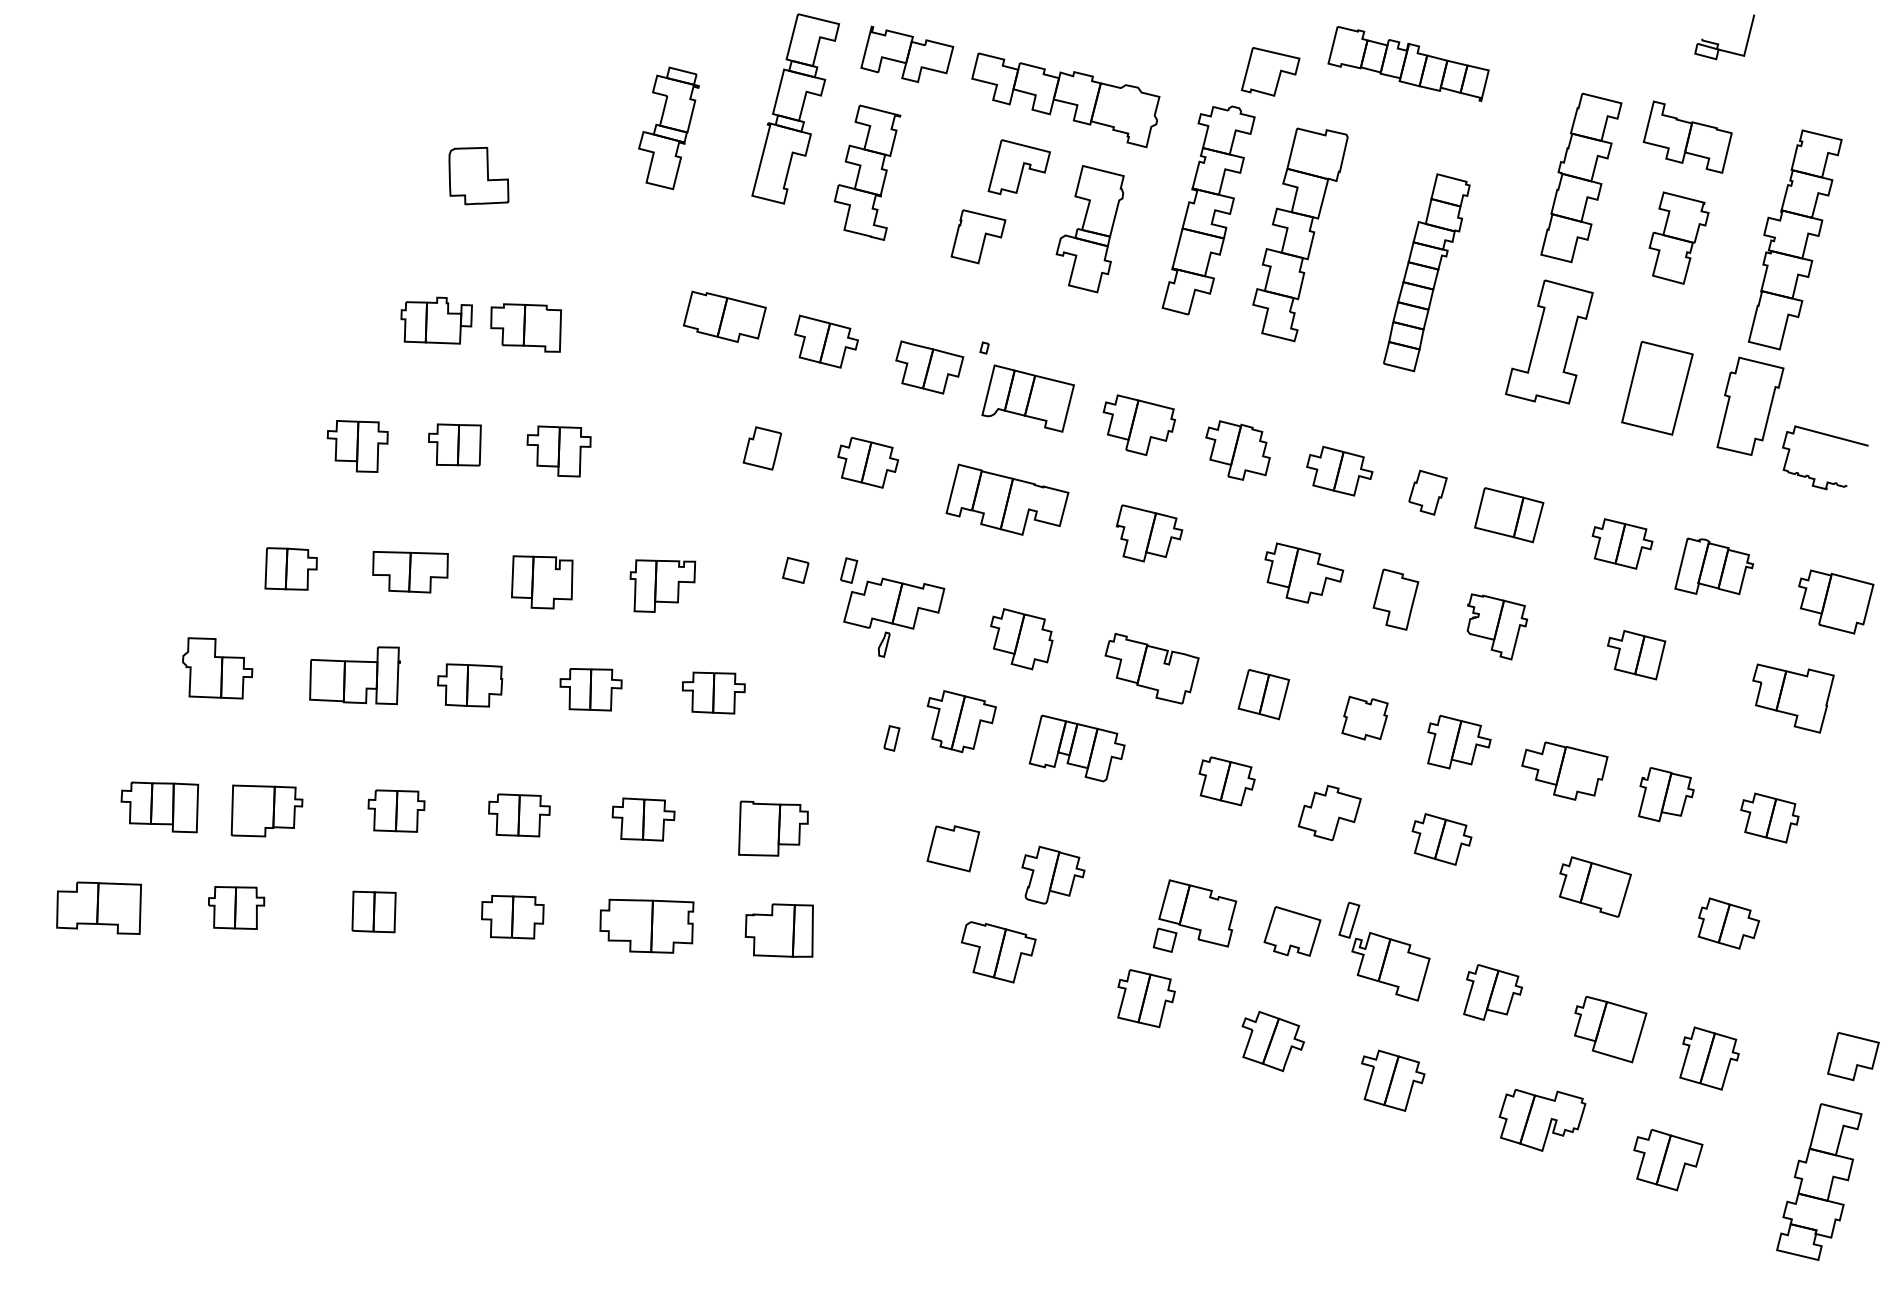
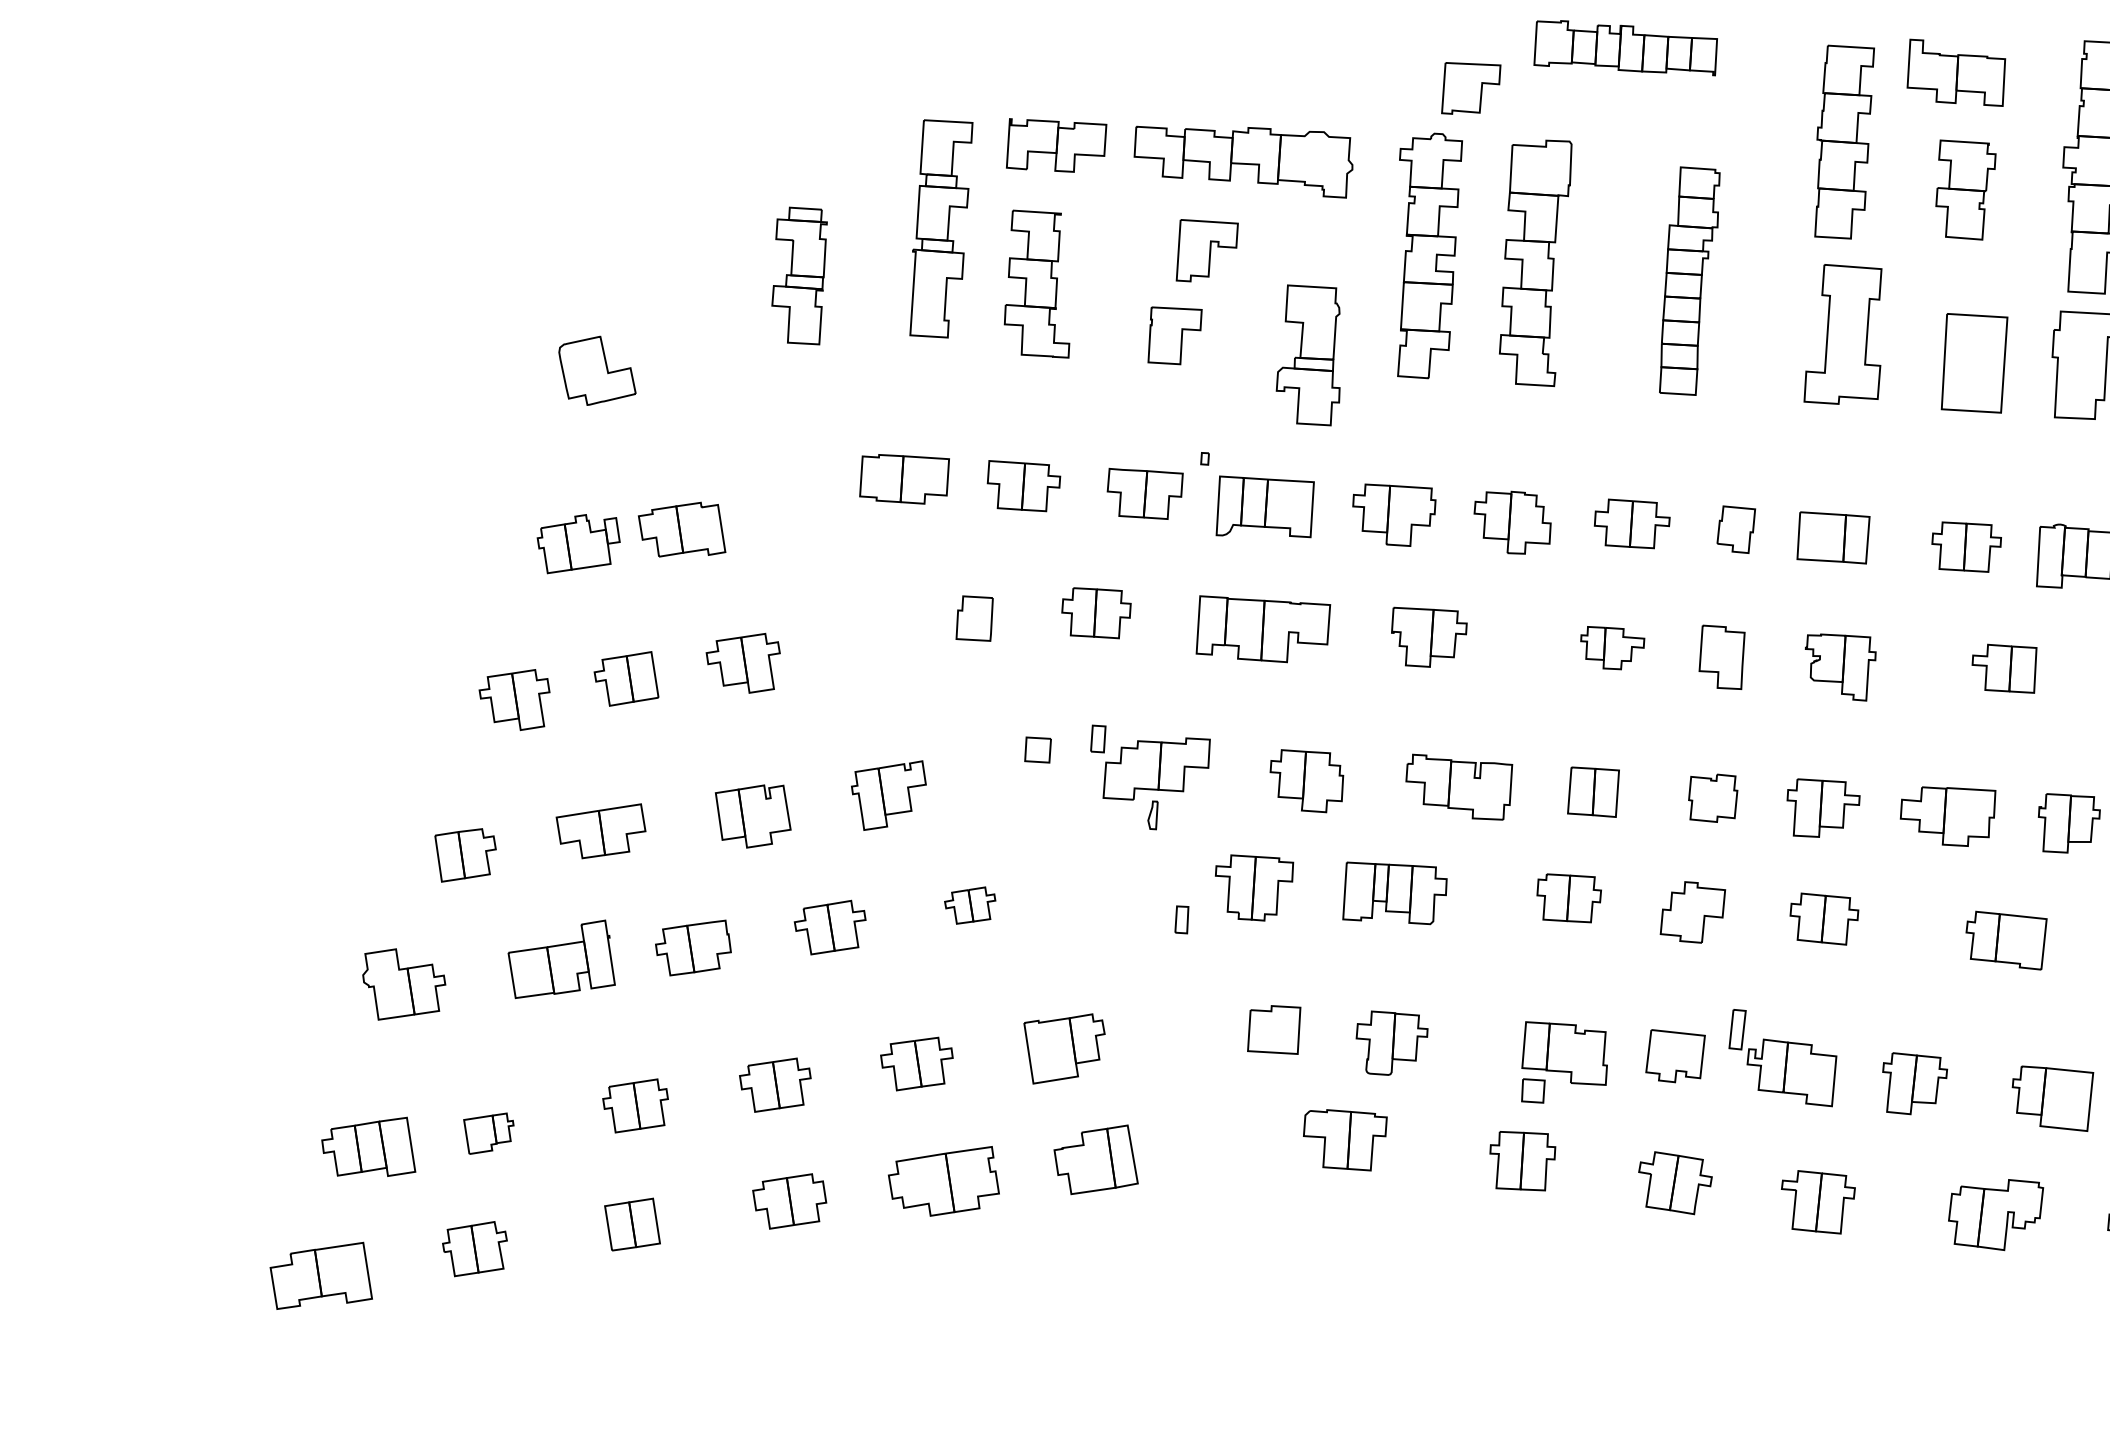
part: (1089, 229) -> (1308, 355), moved
part: (1304, 572) -> (1613, 645), size x0.7
part: (713, 692) -> (970, 905), size x0.7
part: (266, 810) -> (489, 1132), size x0.6

